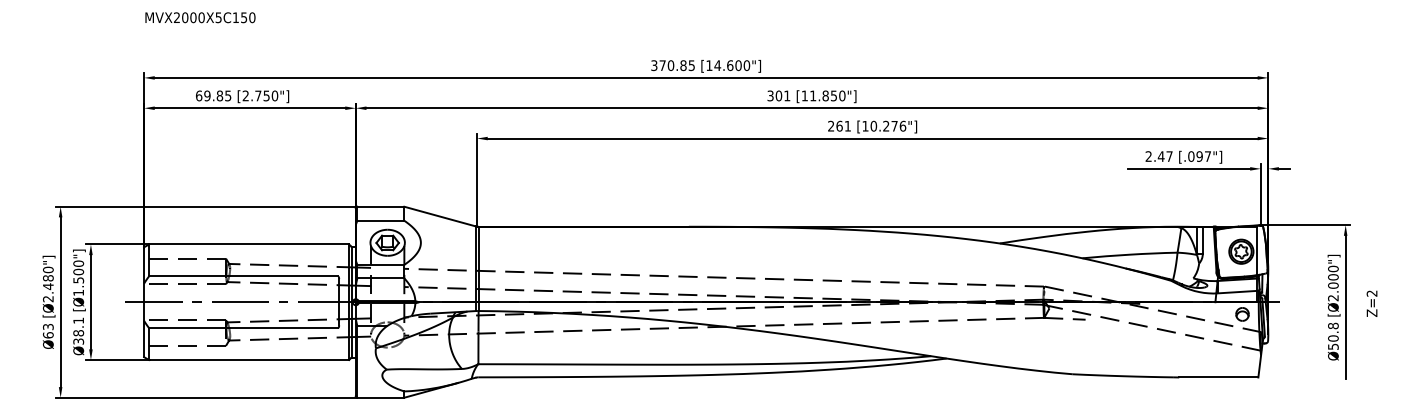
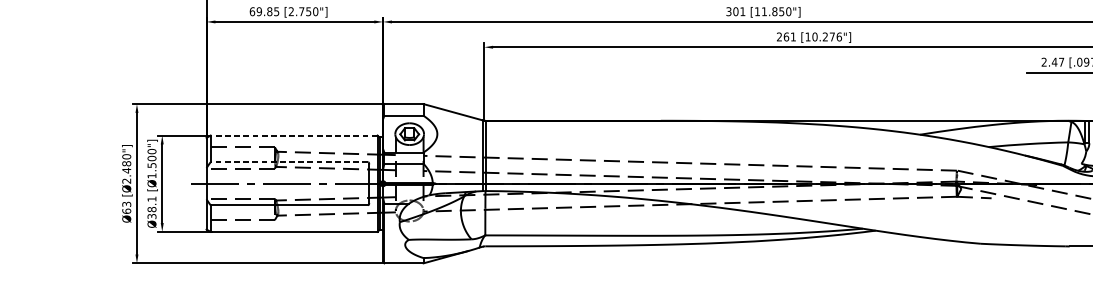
line: (248, 244) -> (293, 135), solid -> dashed
line: (242, 276) -> (288, 162), solid -> dashed

